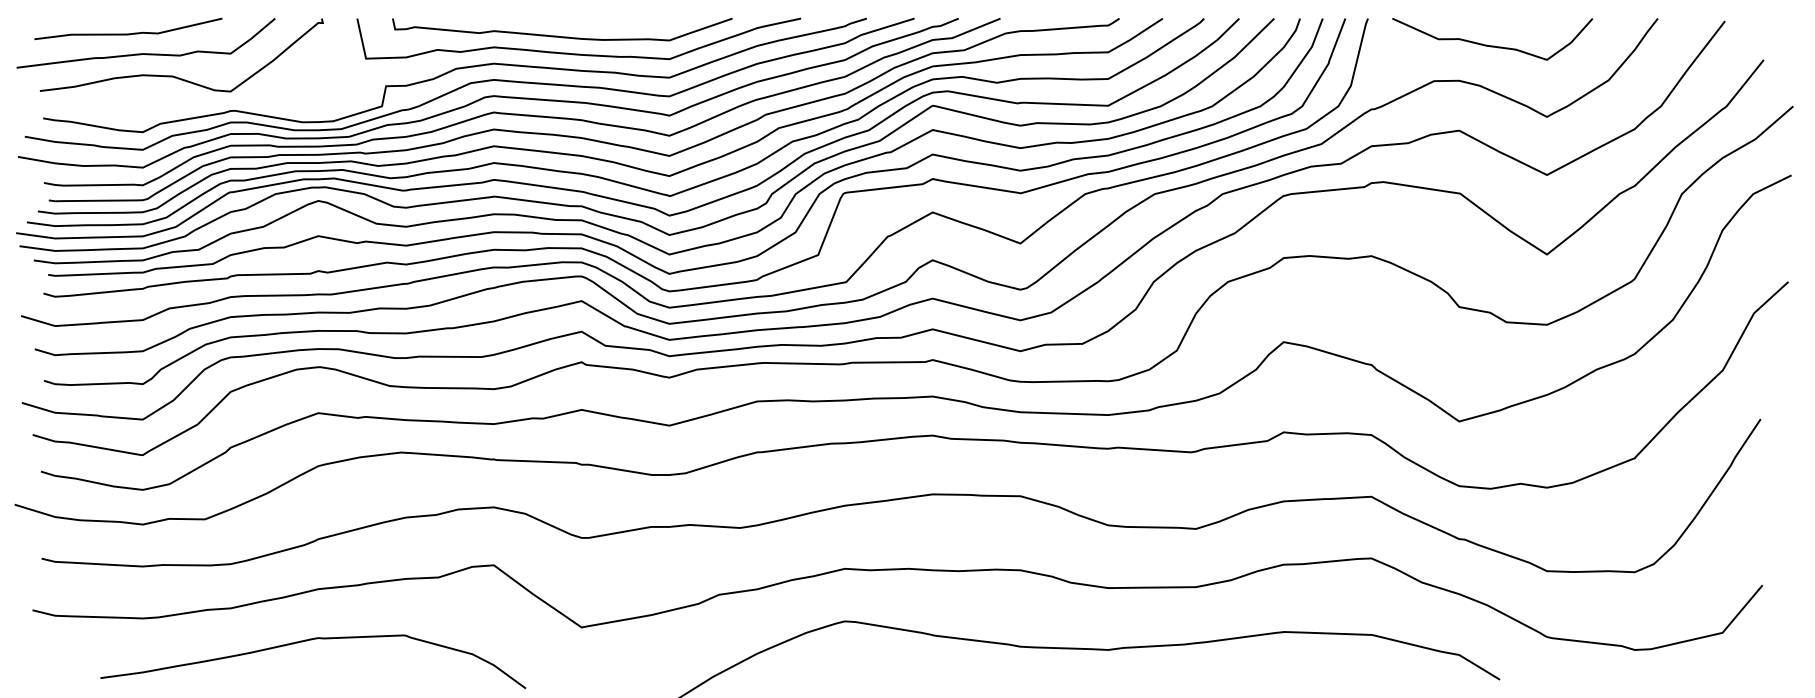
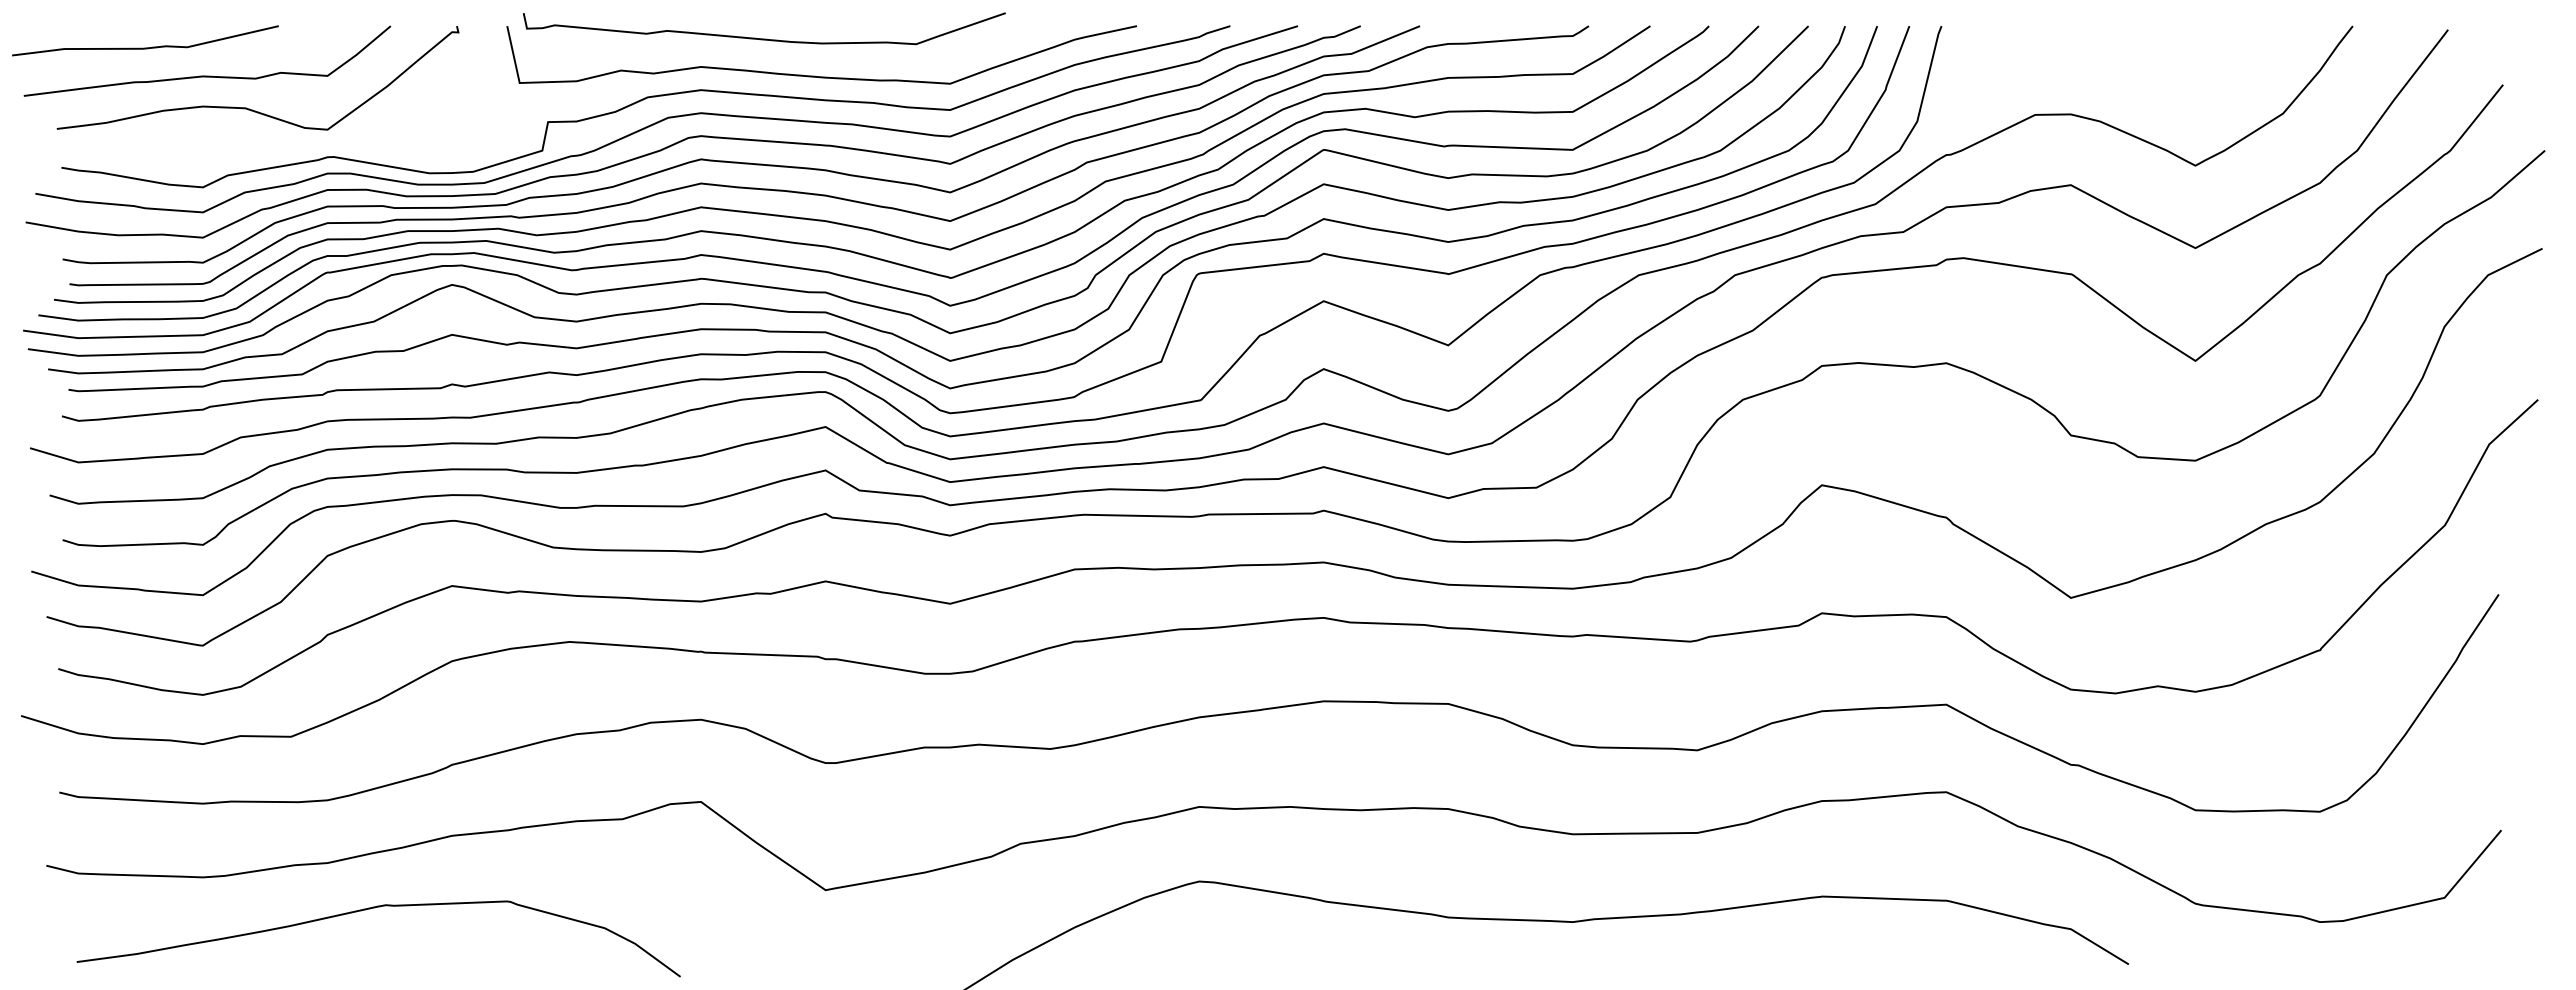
curve: (128, 33) -> (145, 47), moved
curve: (561, 36) -> (763, 38), moved
curve: (1492, 45) -> (2118, 64), removed
curve: (307, 641) -> (370, 909), moved

